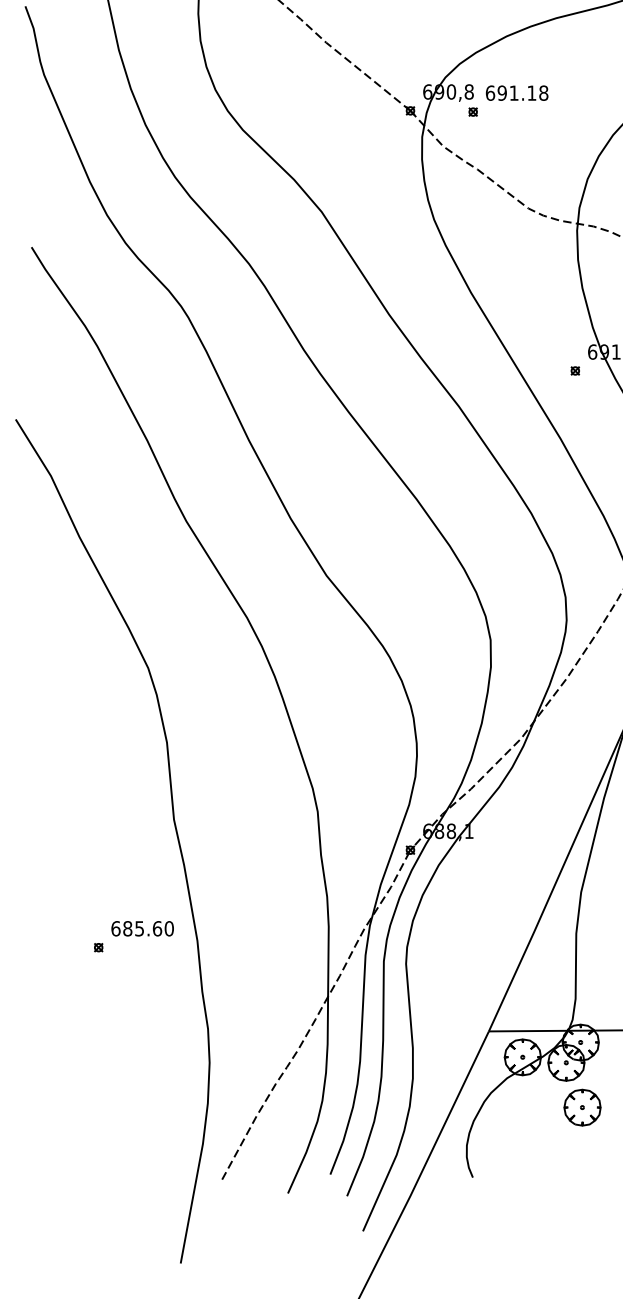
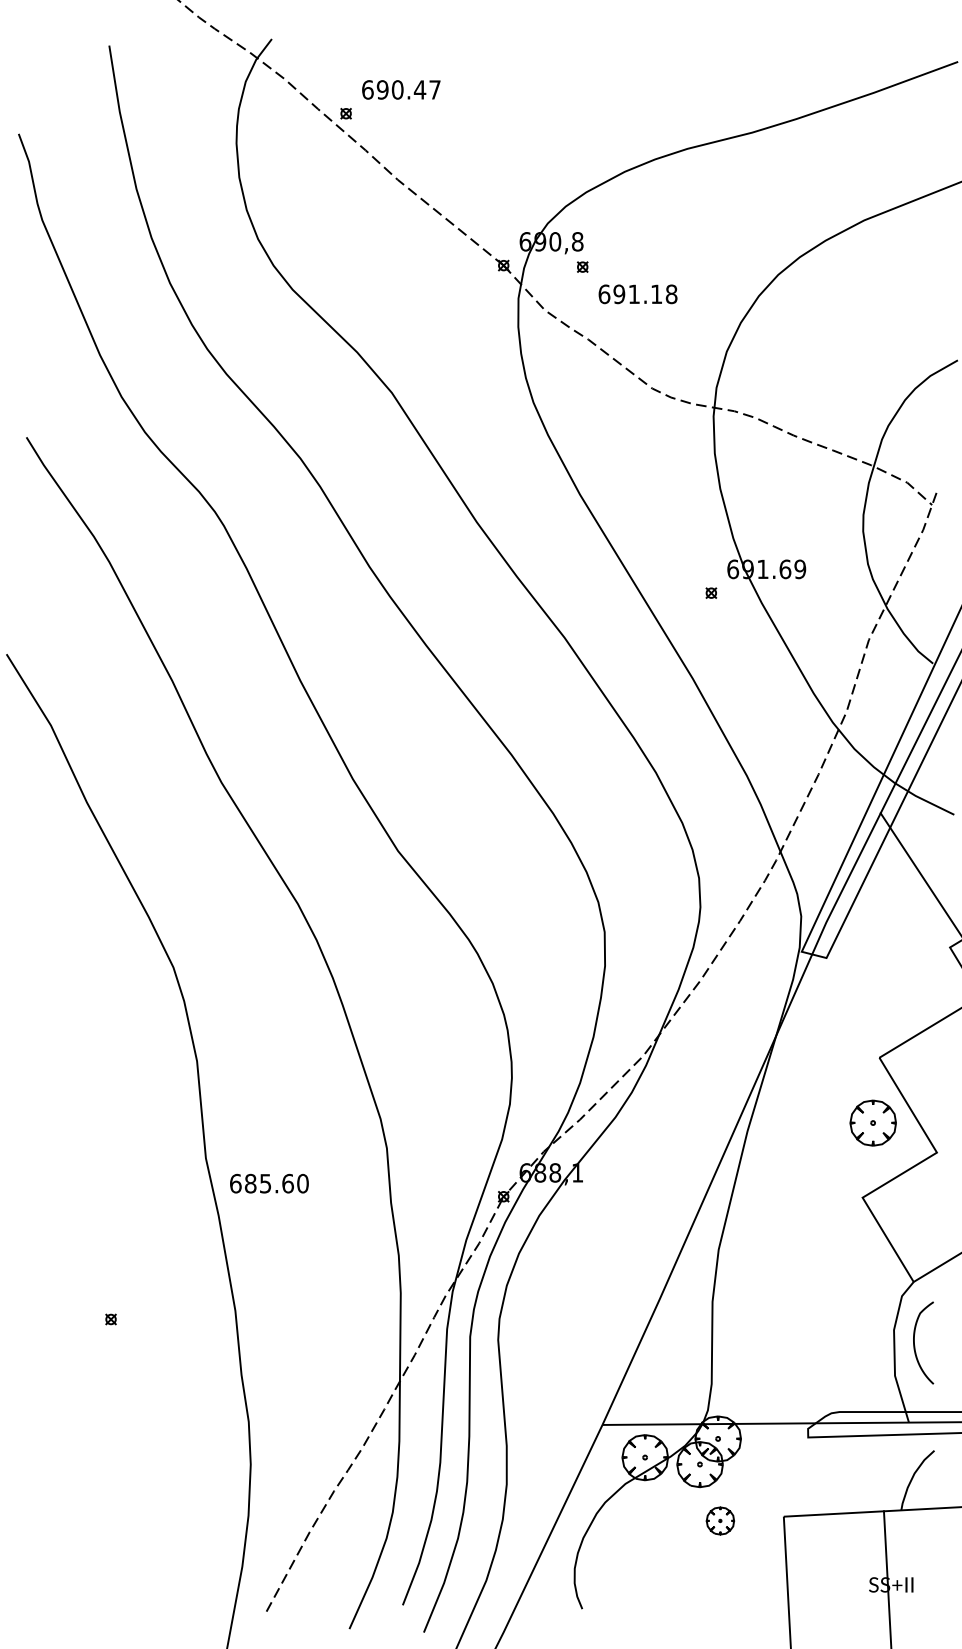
text: (516, 93) -> (637, 294), moved
text: (142, 928) -> (269, 1183), moved
part: (582, 1107) -> (720, 1520), size x0.6

